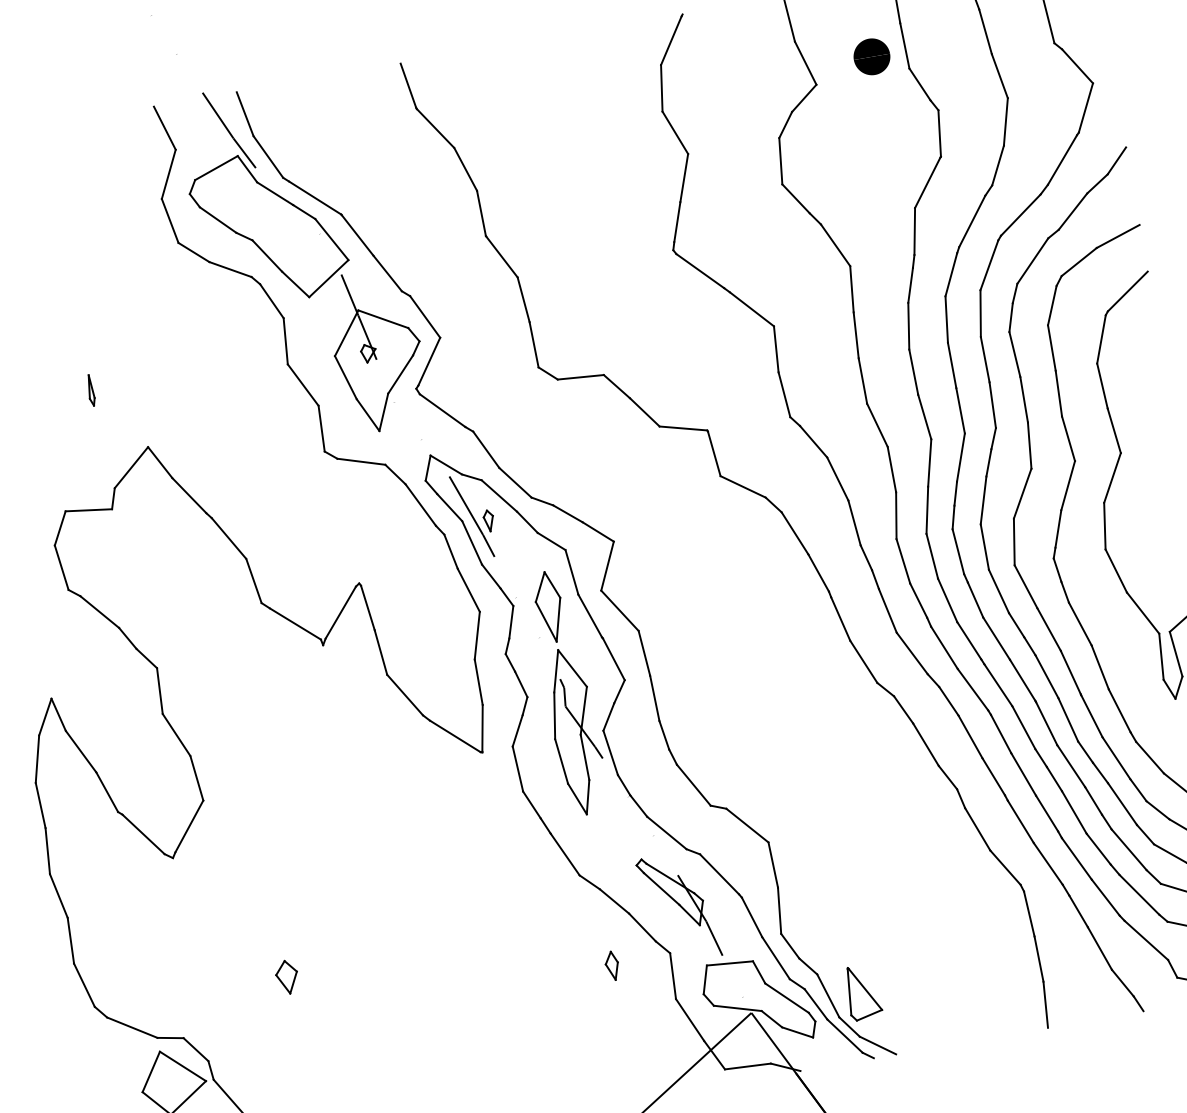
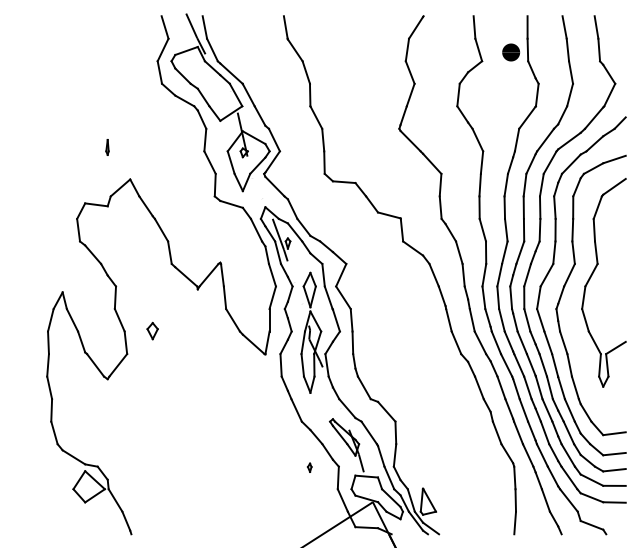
part: (611, 965) -> (309, 467), size x0.6
part: (286, 976) -> (152, 330), moved

